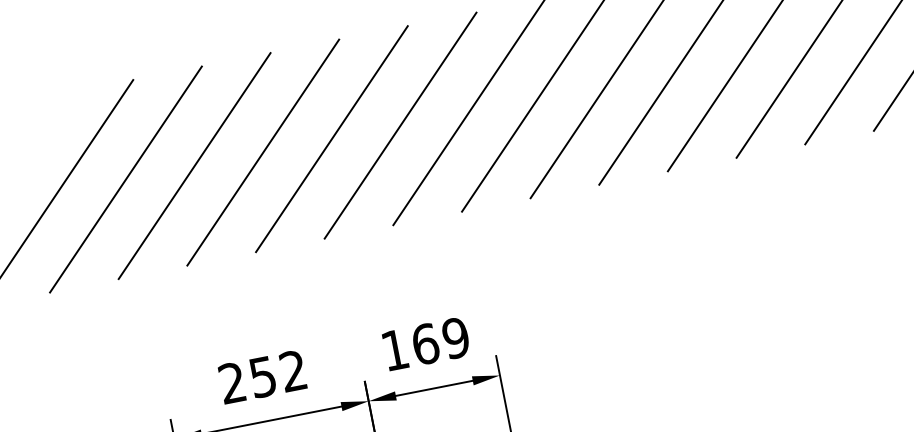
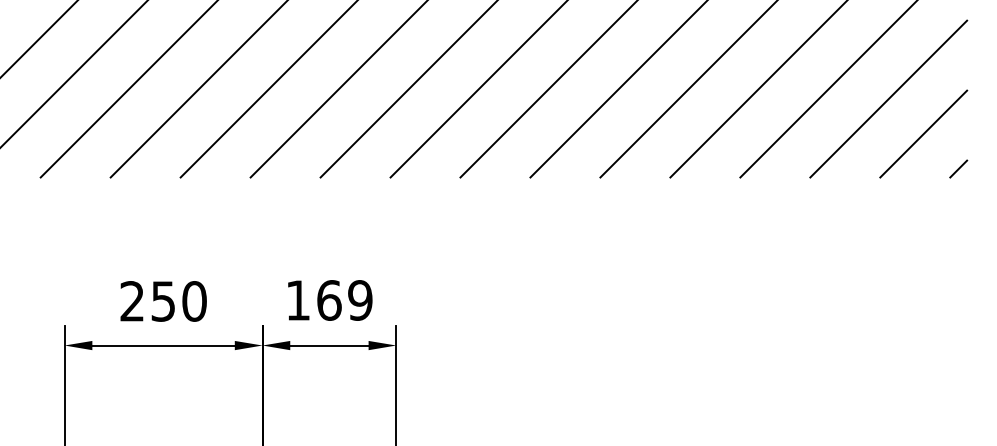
text: (293, 371) -> (194, 301), 252 -> 250

